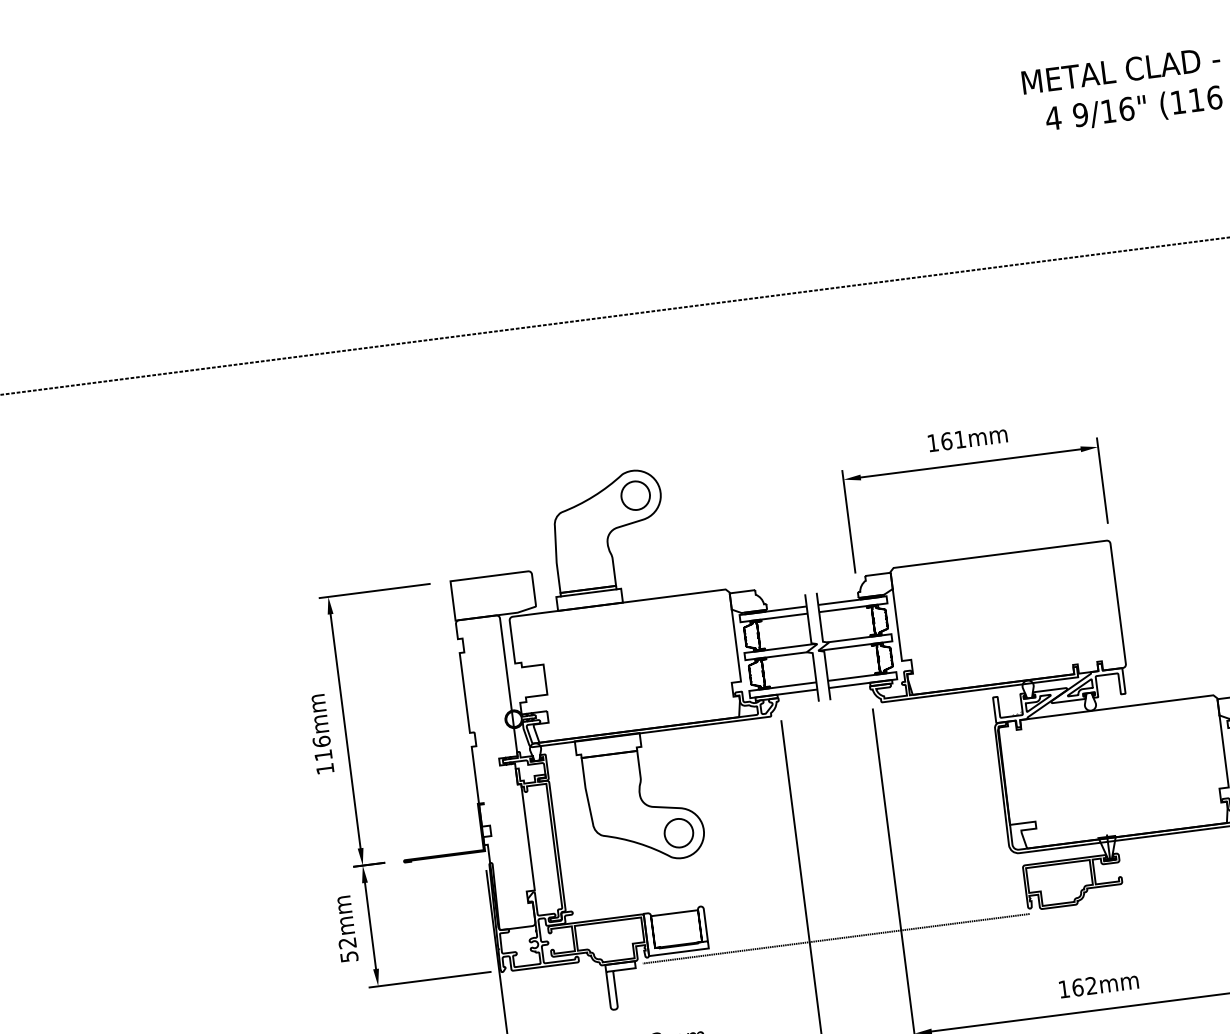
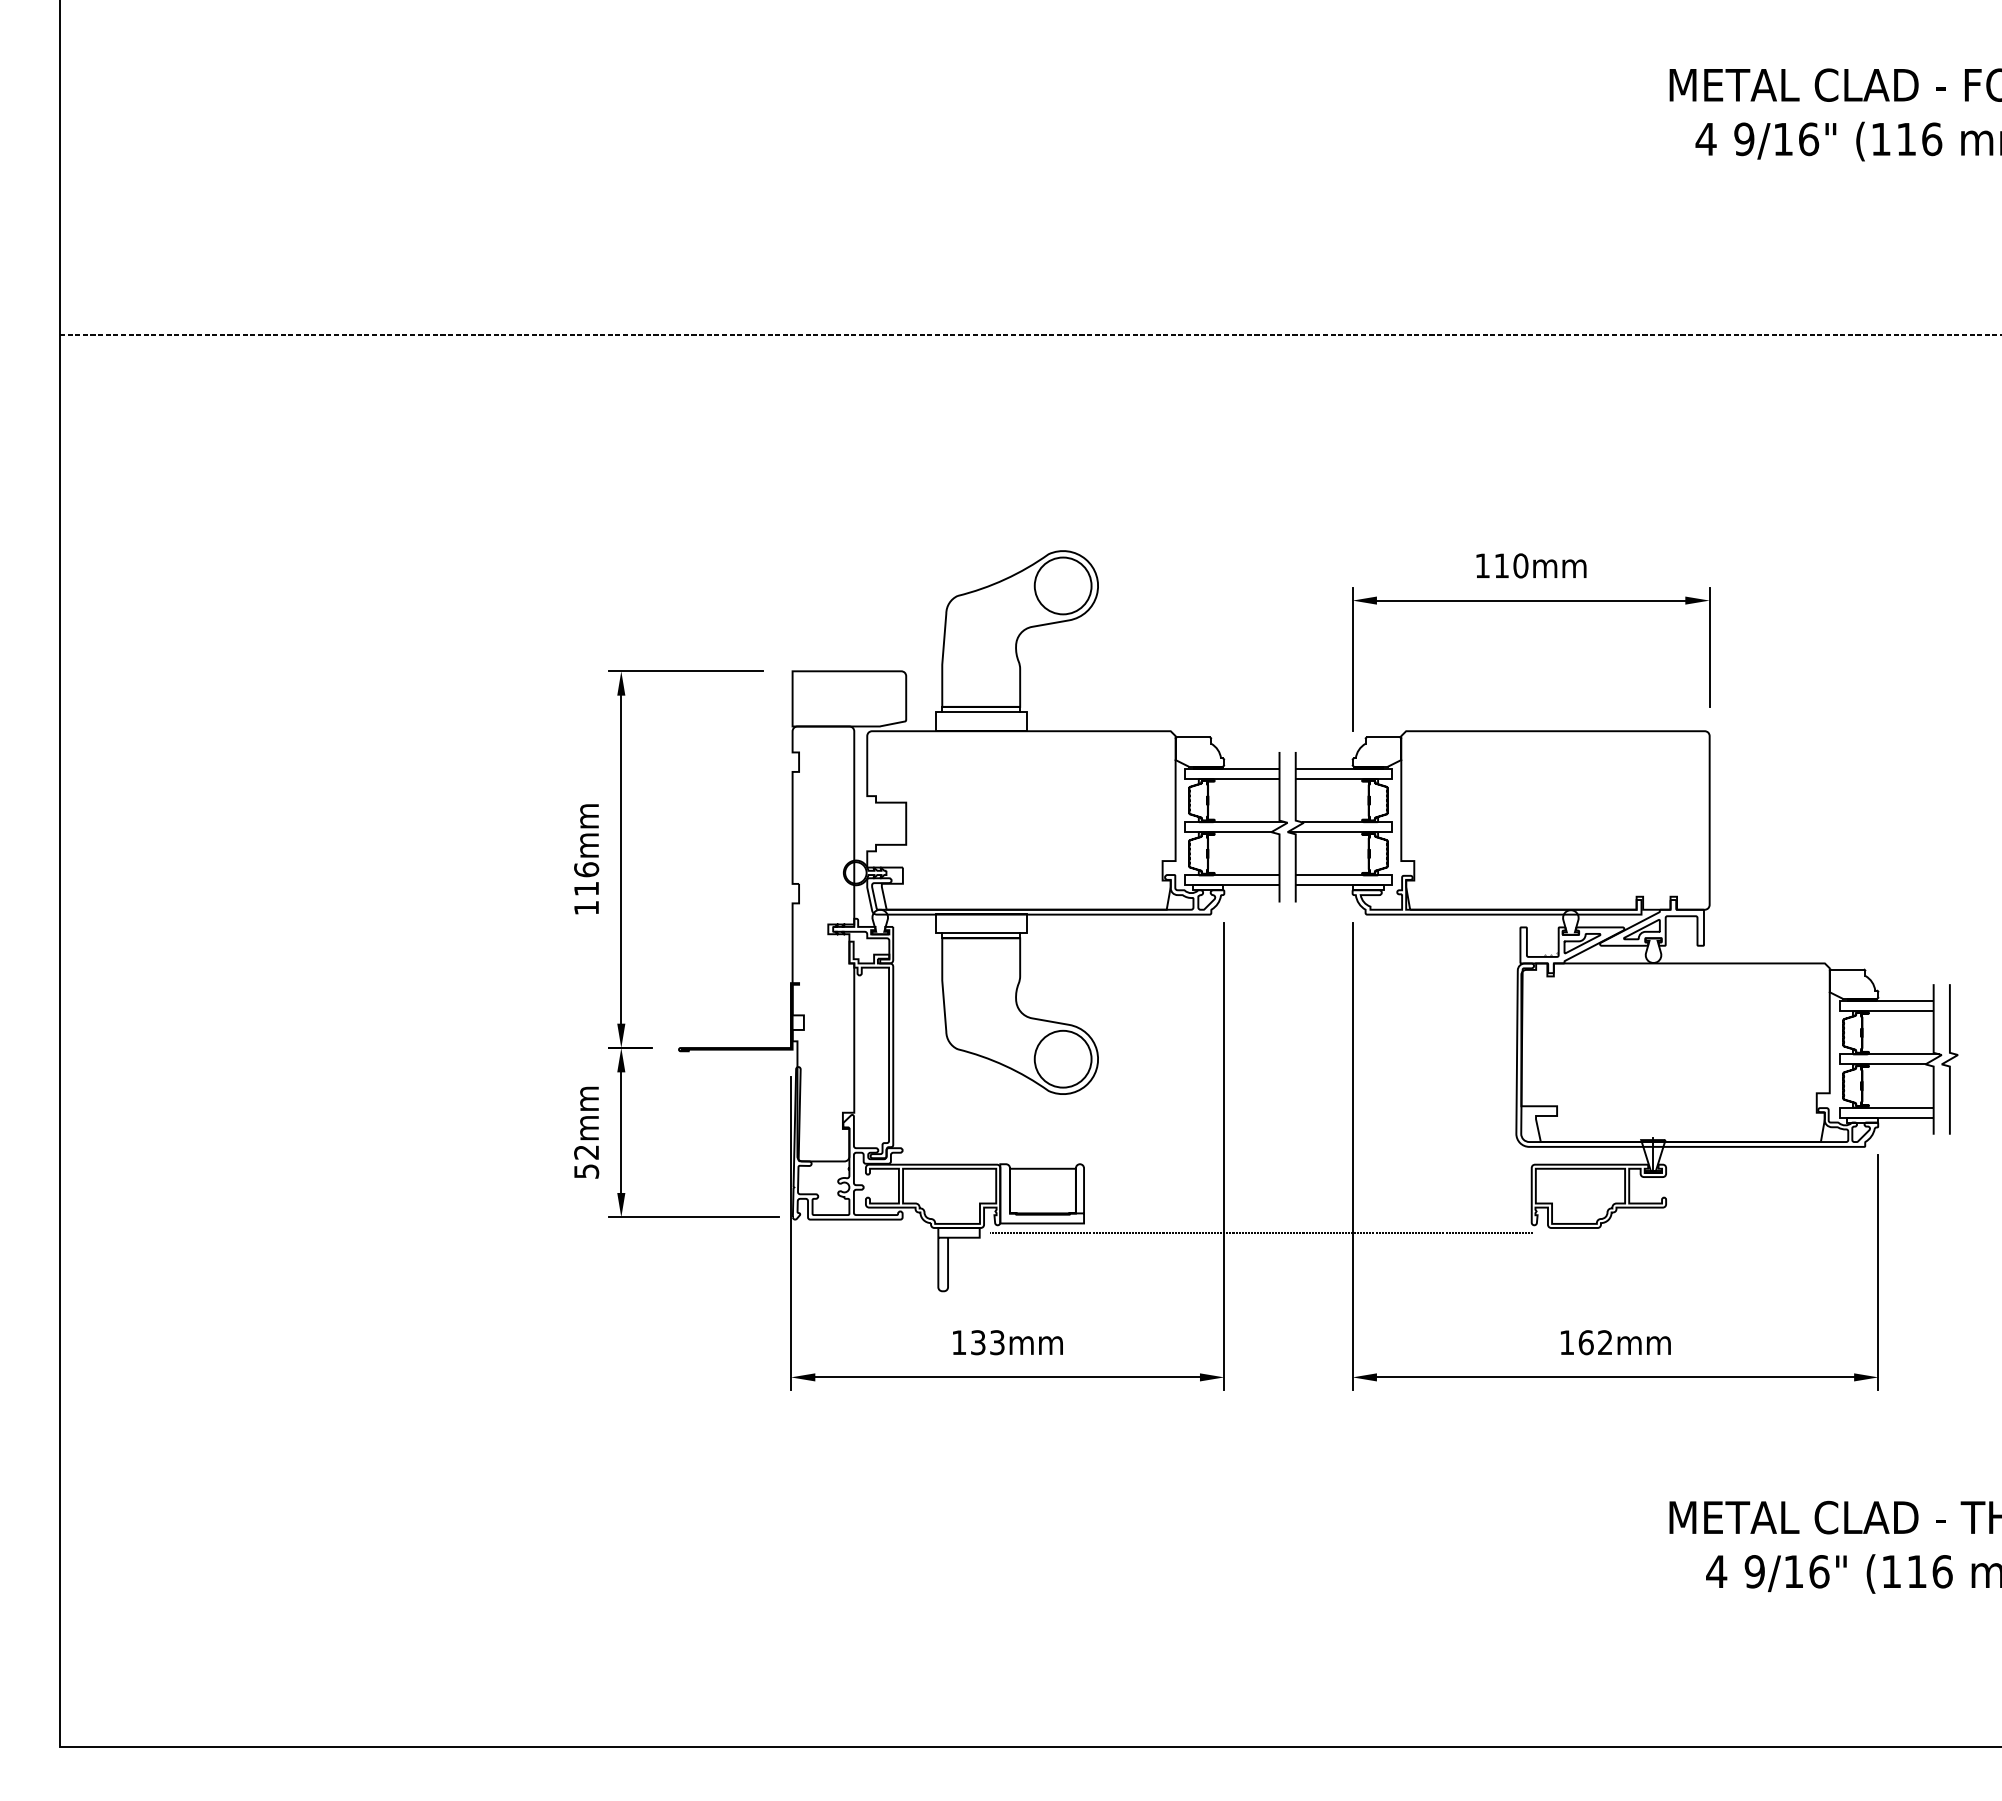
text: (953, 440) -> (1511, 565), 161mm -> 110mm
circle: (635, 495) -> (1062, 585), size x1.43
line: (609, 751) -> (981, 933), added
circle: (678, 832) -> (1062, 1058), size x1.43

